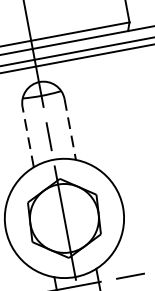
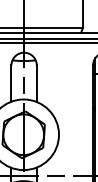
line: (70, 130) -> (36, 84), dashed -> solid
line: (28, 137) -> (11, 83), dashed -> solid

